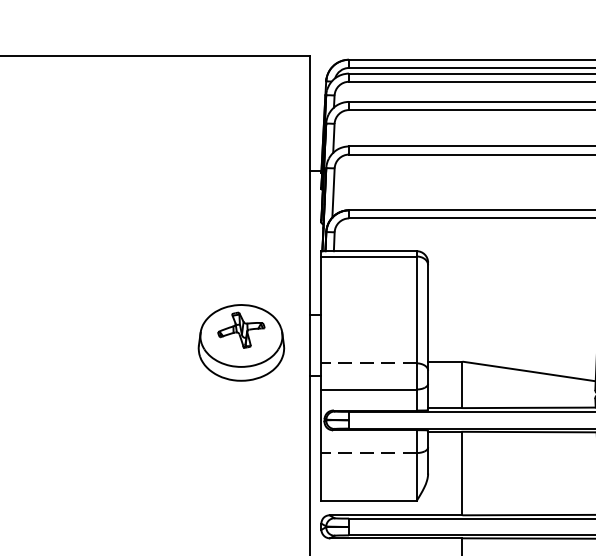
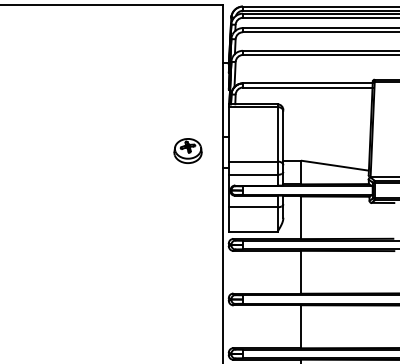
part: (240, 341) -> (187, 150), size x0.62
line: (367, 363) -> (252, 161), dashed -> solid
line: (367, 453) -> (252, 207), dashed -> solid

